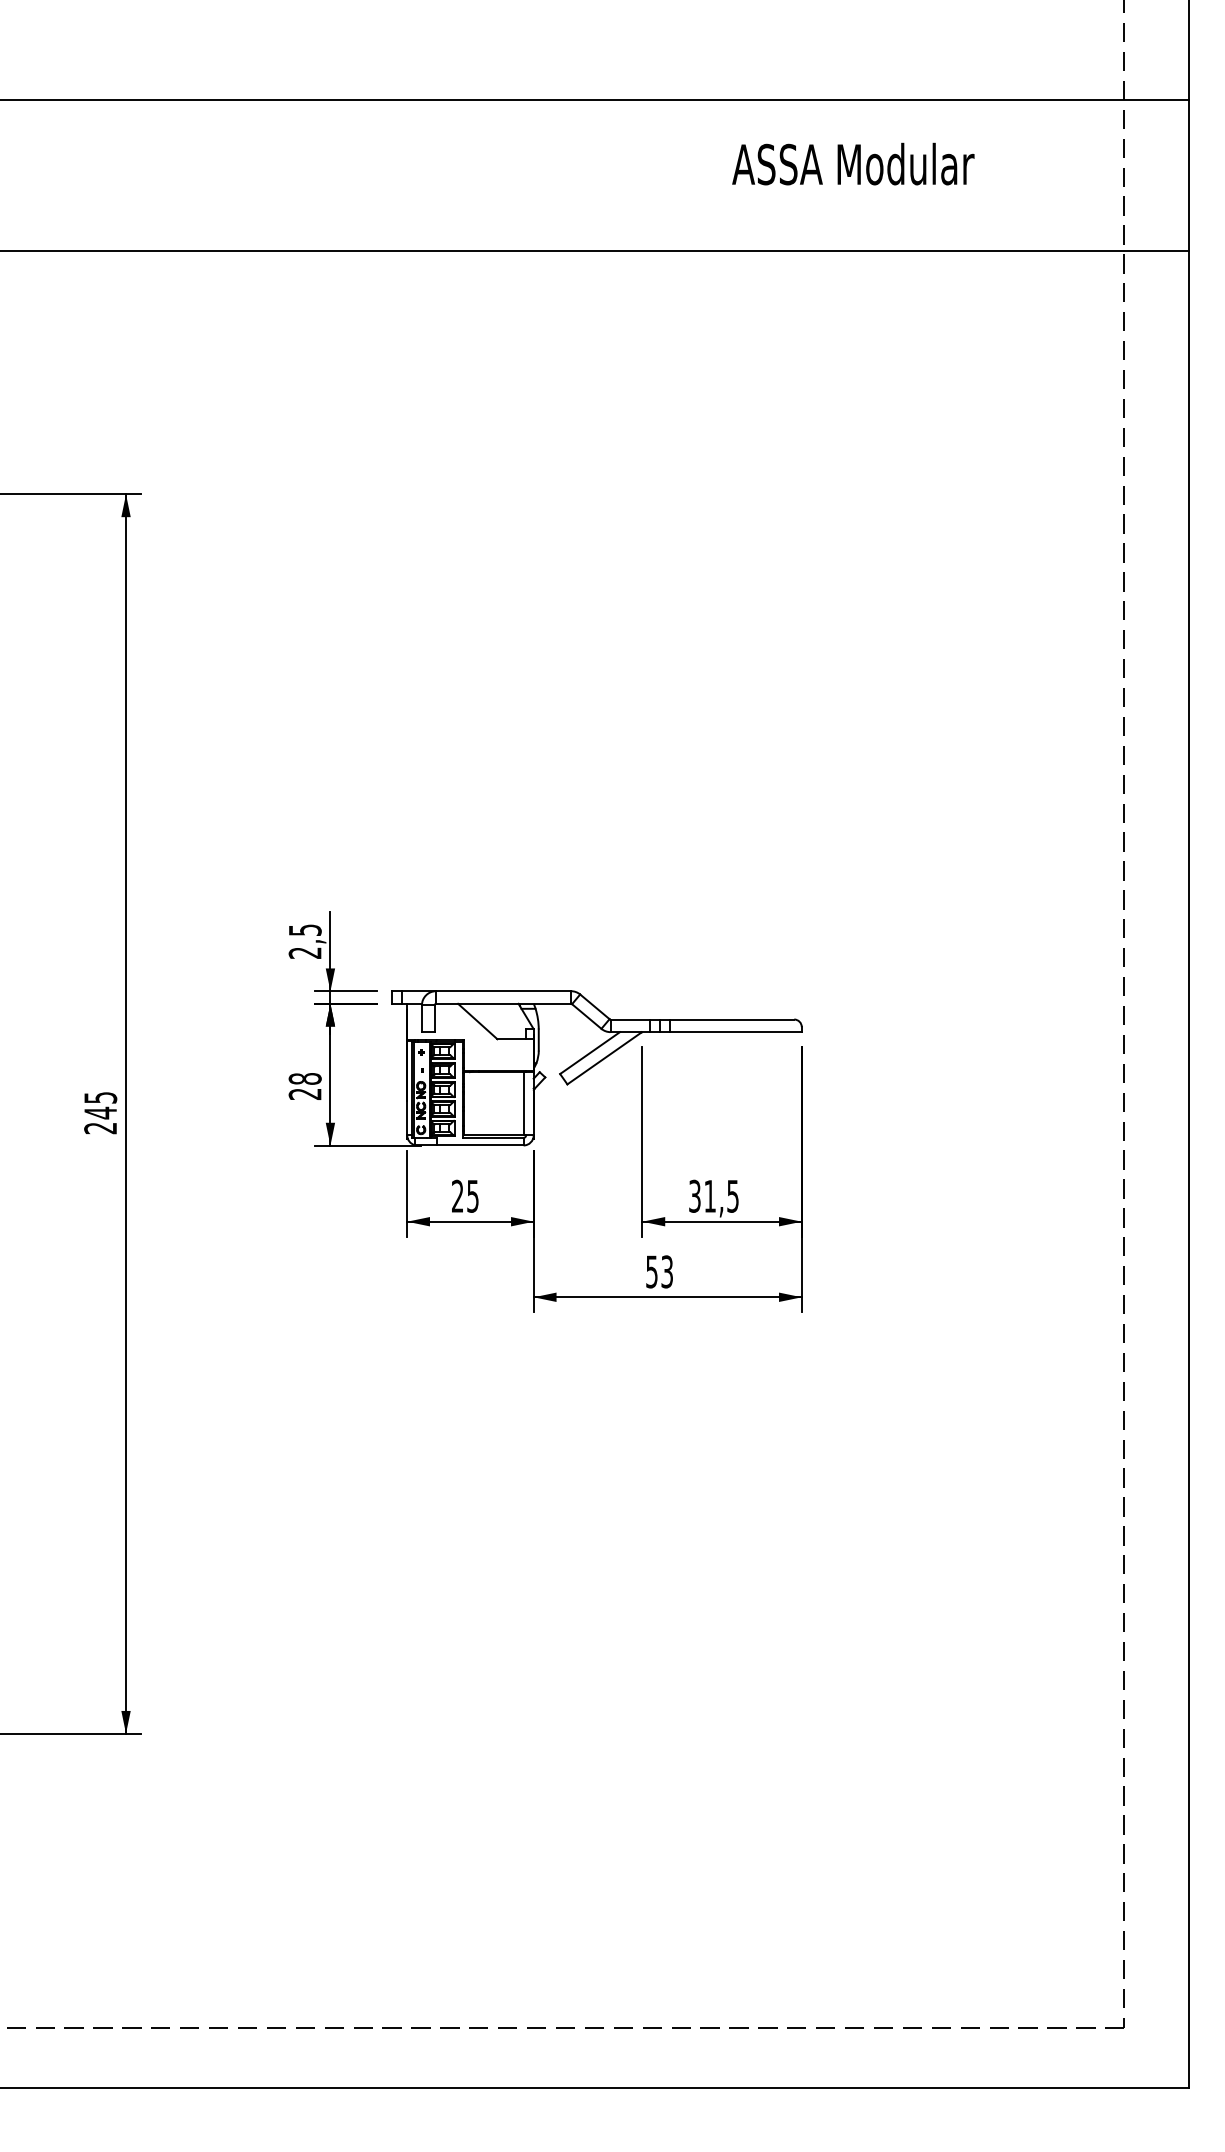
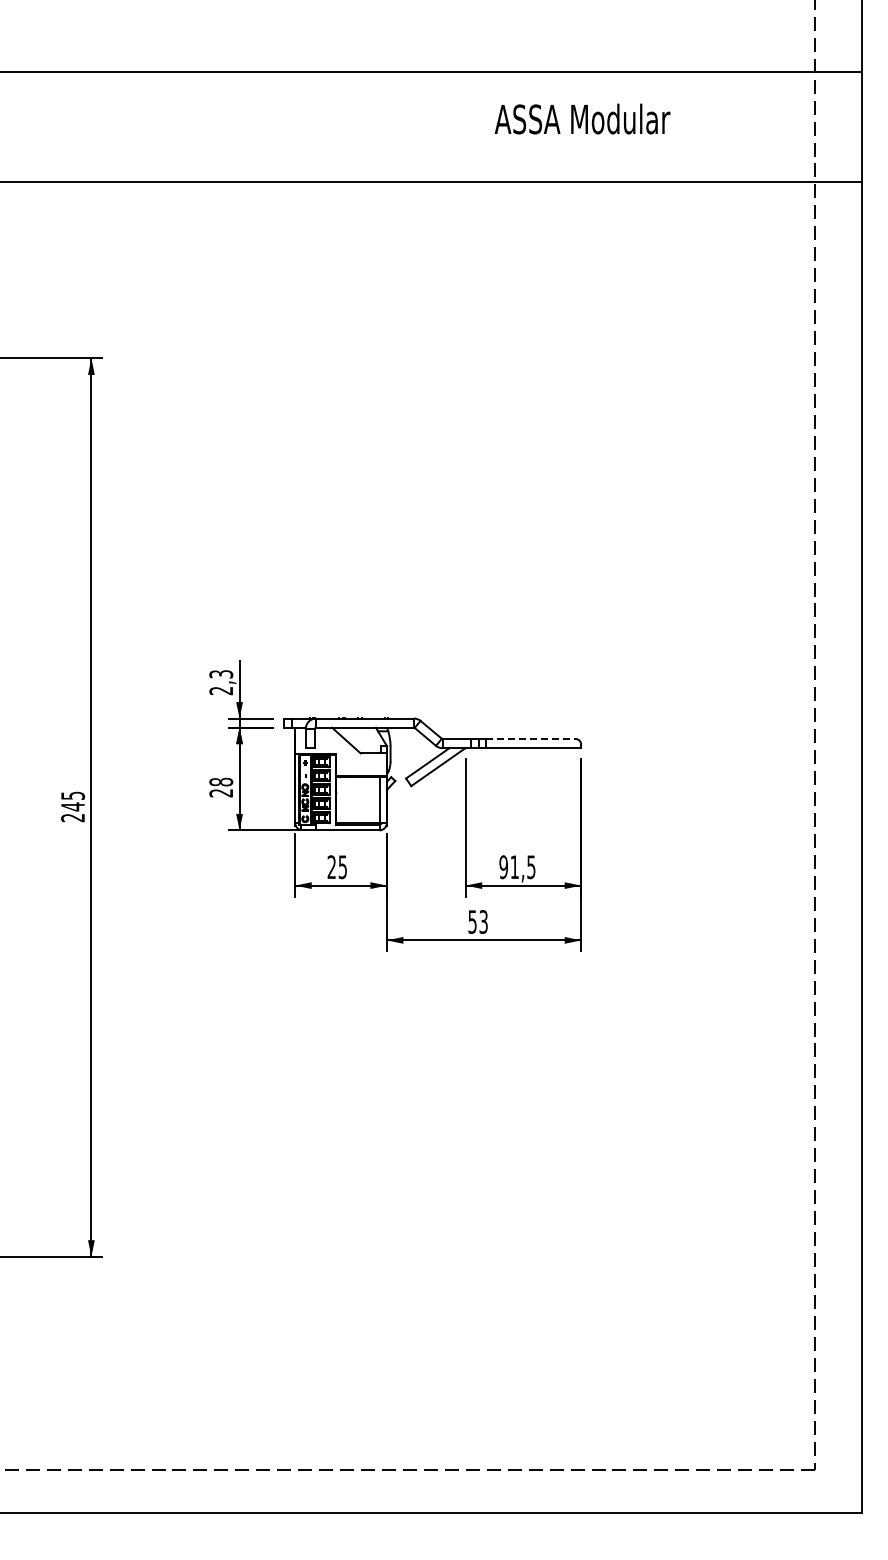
text: (853, 163) -> (582, 118), moved
text: (304, 930) -> (220, 674), 2,5 -> 2,3
line: (731, 1020) -> (530, 739), solid -> dashed
text: (694, 1195) -> (503, 866), 31,5 -> 91,5

